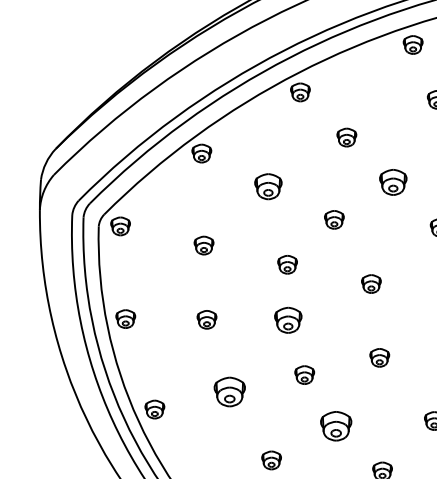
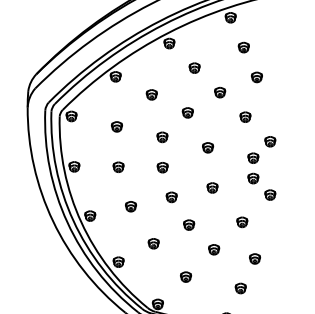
part: (394, 182) -> (220, 92), size x0.71
part: (267, 186) -> (151, 94), size x0.71
part: (287, 320) -> (162, 167), size x0.71
part: (228, 391) -> (130, 206), size x0.62
part: (337, 425) -> (189, 224), size x0.62

